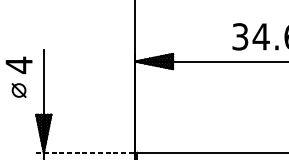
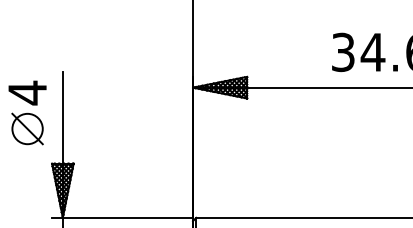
part: (19, 90) -> (27, 128), size x1.67
line: (85, 152) -> (122, 217), dashed -> solid

